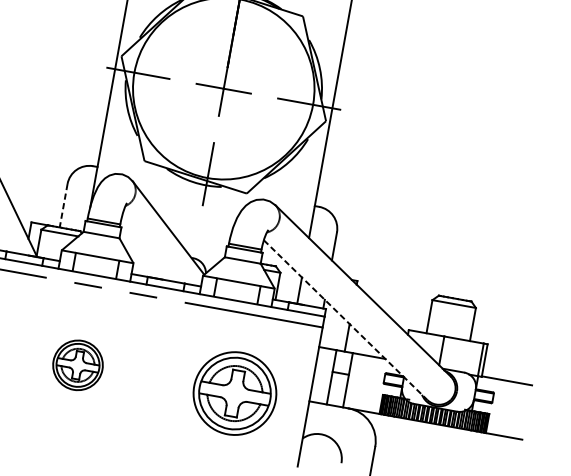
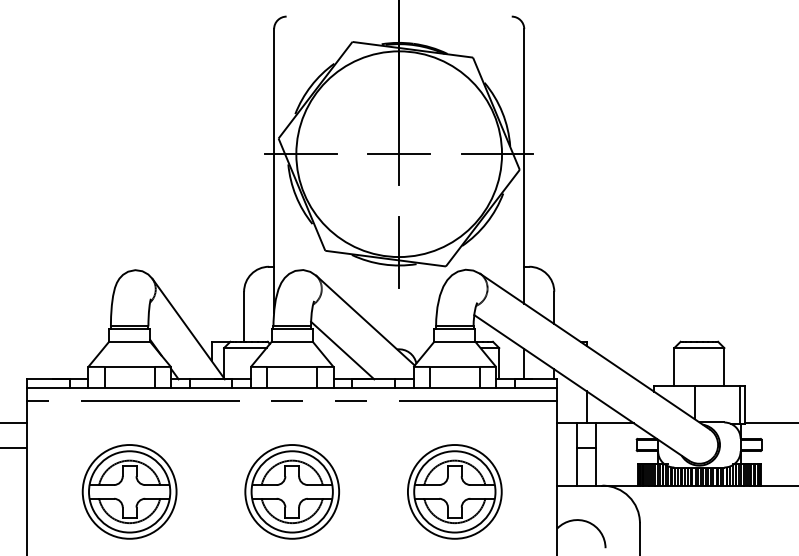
line: (63, 206) -> (244, 317), dashed -> solid
line: (143, 250) -> (342, 350), added
line: (345, 319) -> (581, 387), dashed -> solid
part: (77, 364) -> (291, 491), size x1.67
part: (234, 393) -> (454, 491), moved

